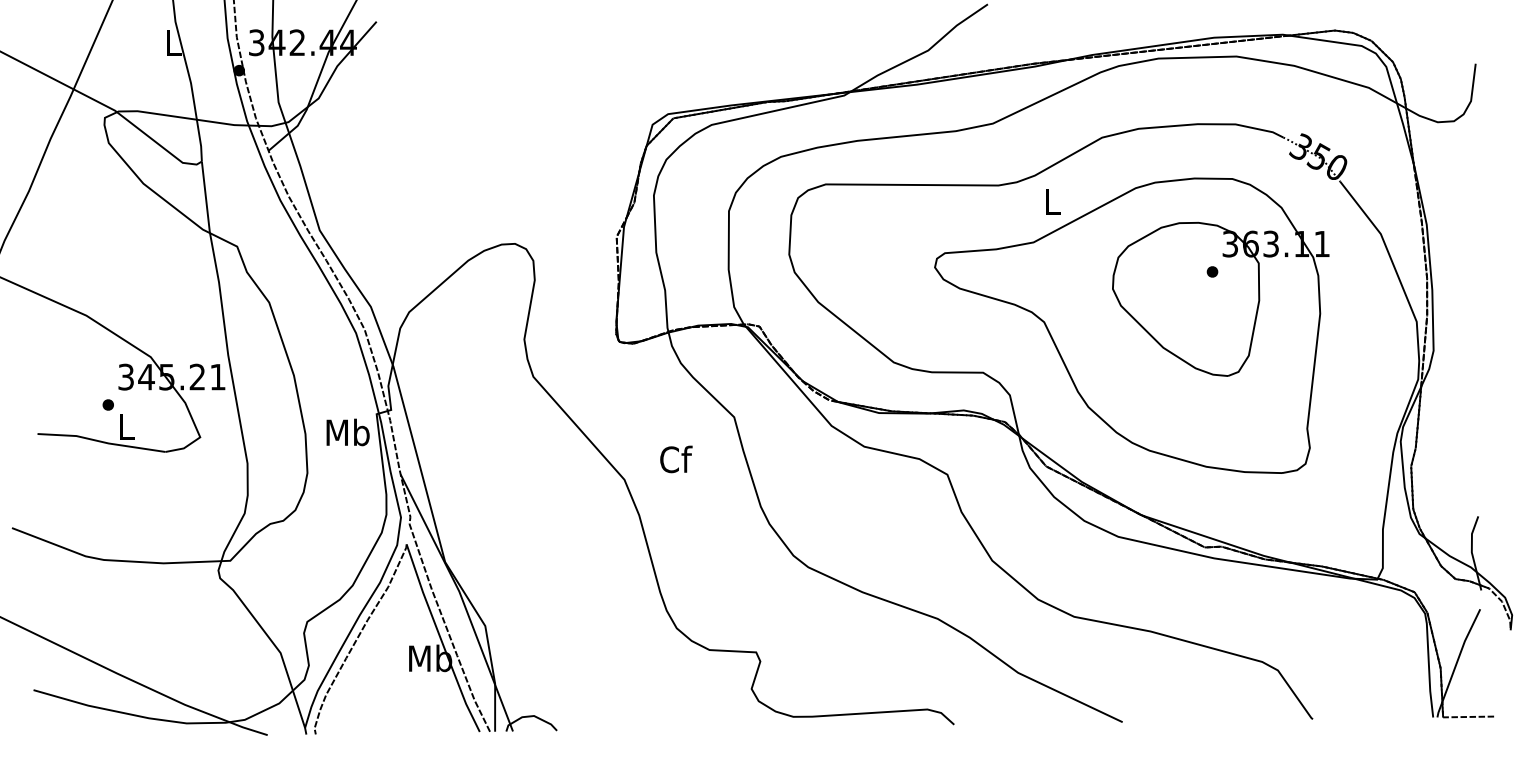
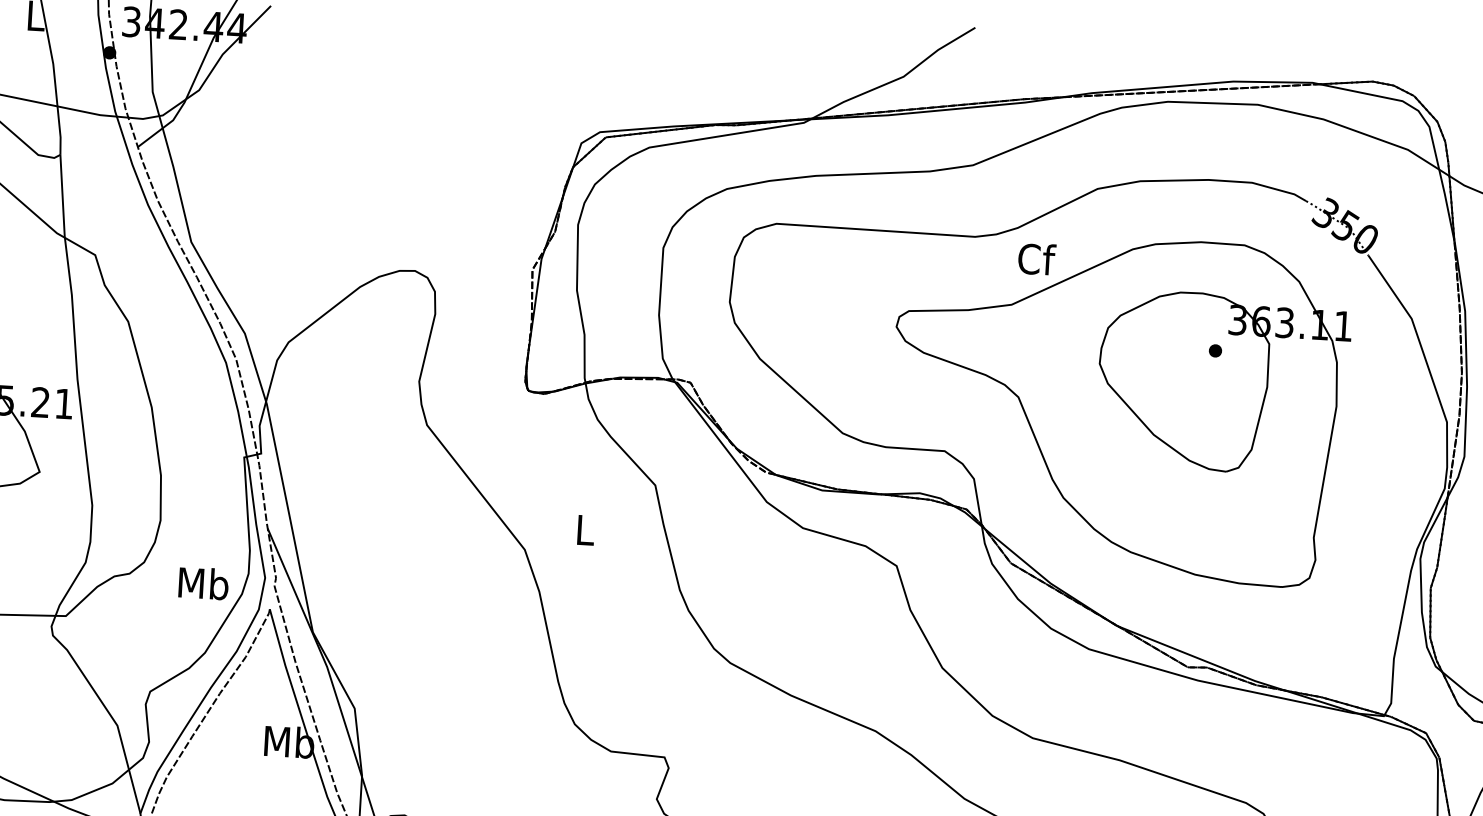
text: (1053, 201) -> (1037, 259), L -> Cf
text: (347, 432) -> (203, 583), moved
text: (676, 459) -> (586, 530), Cf -> L

